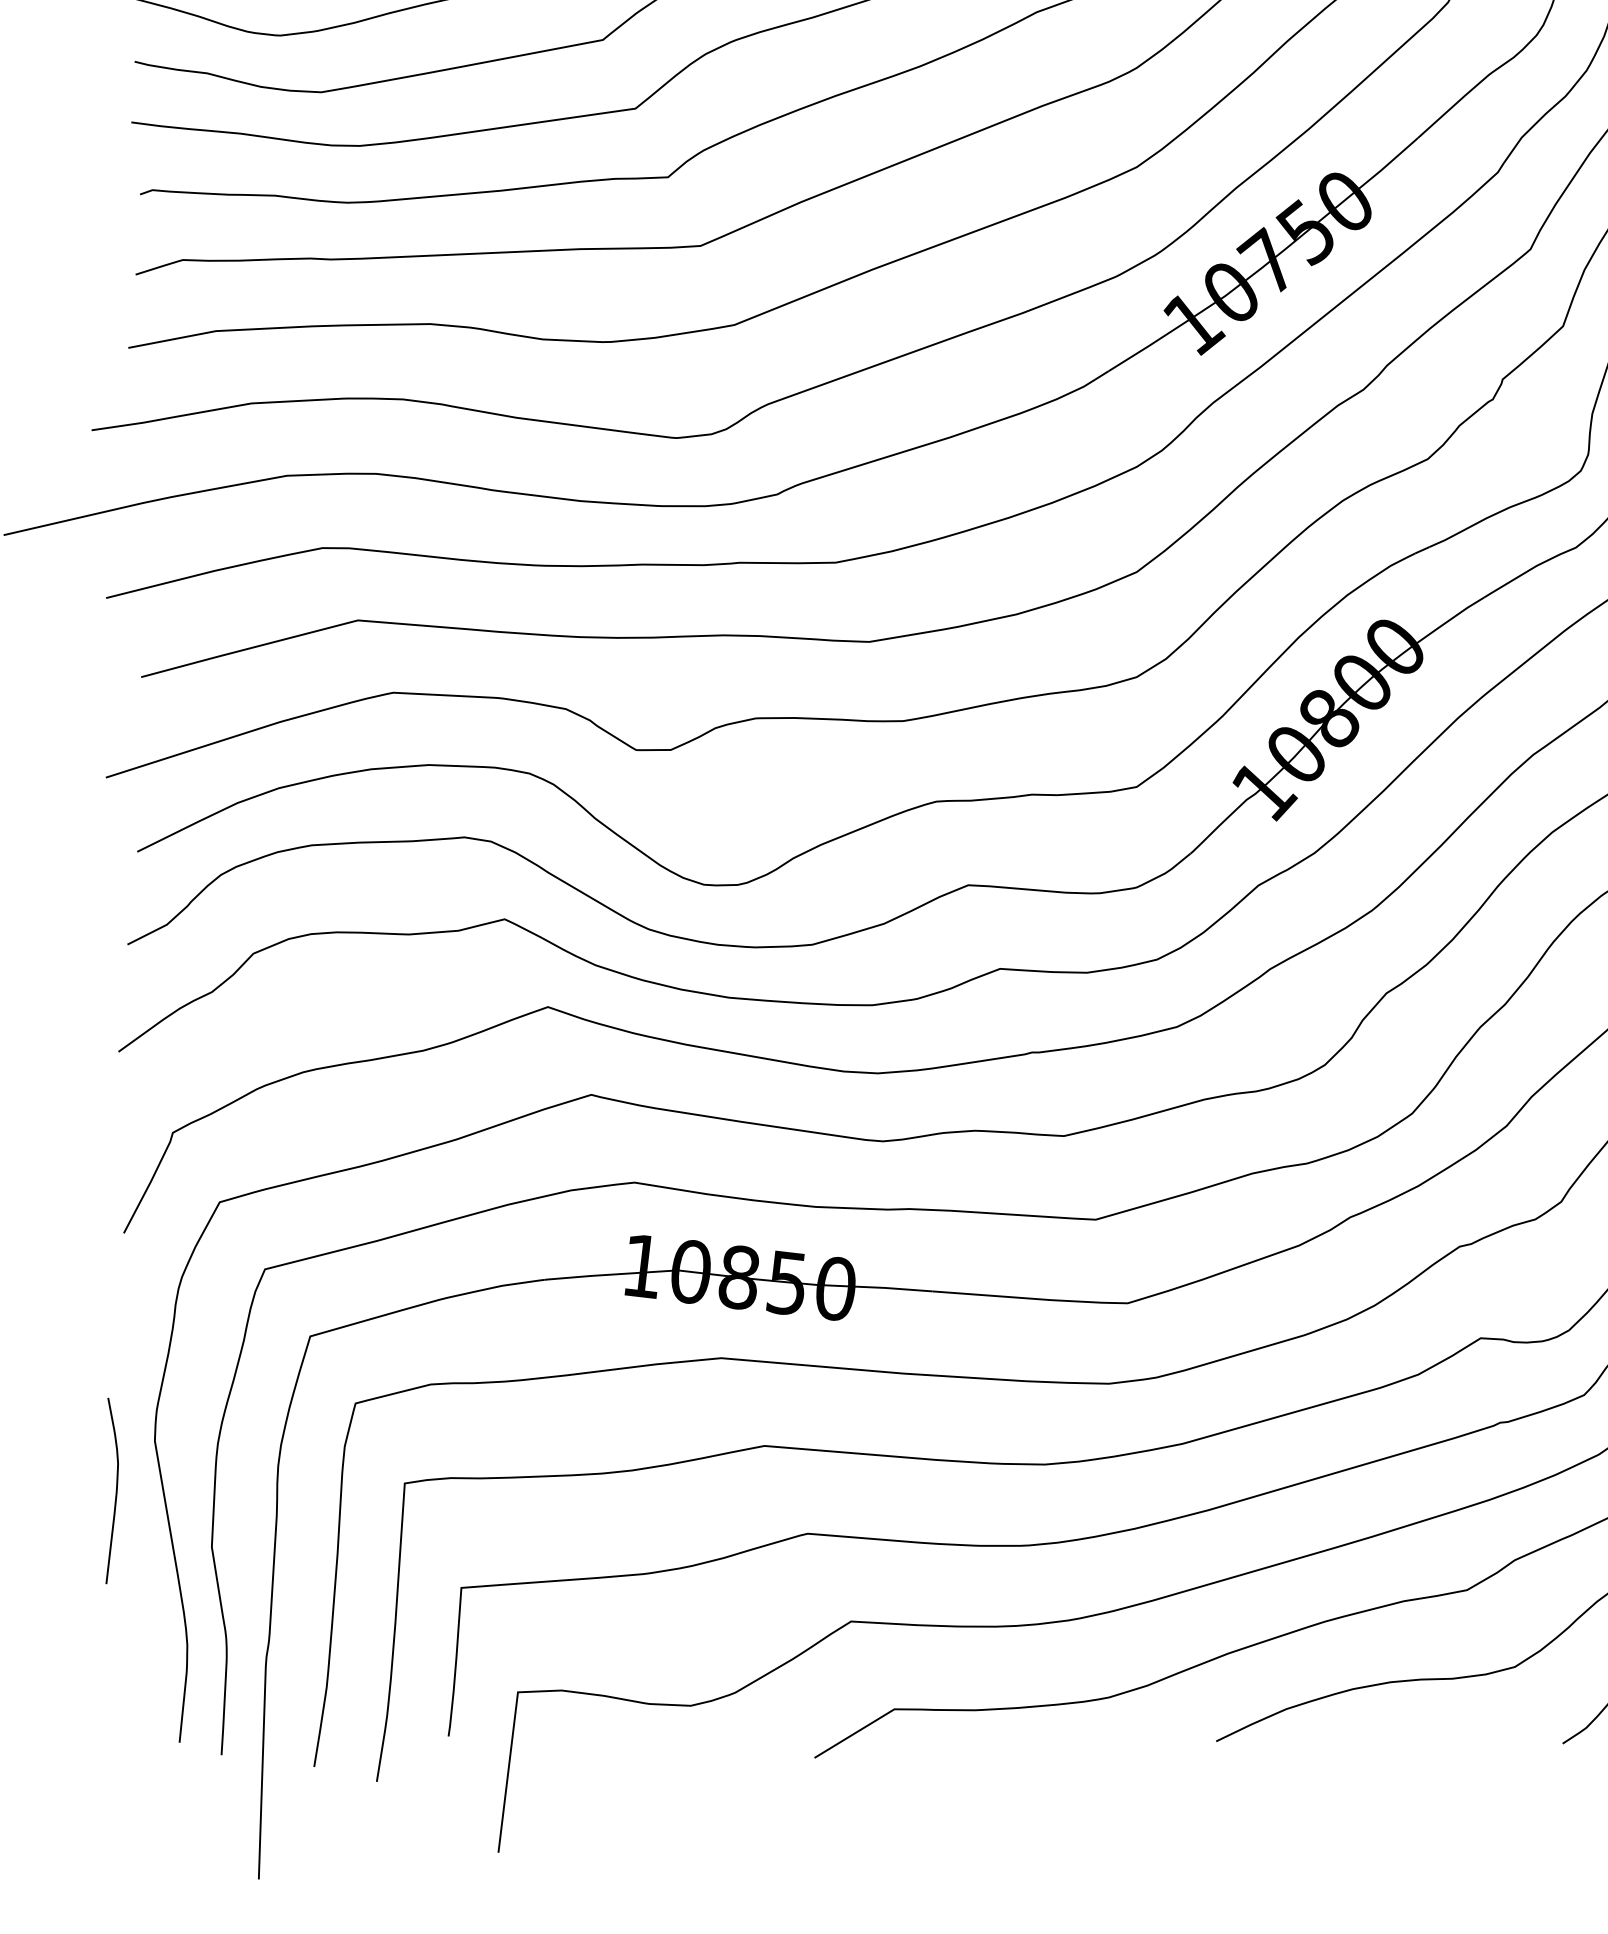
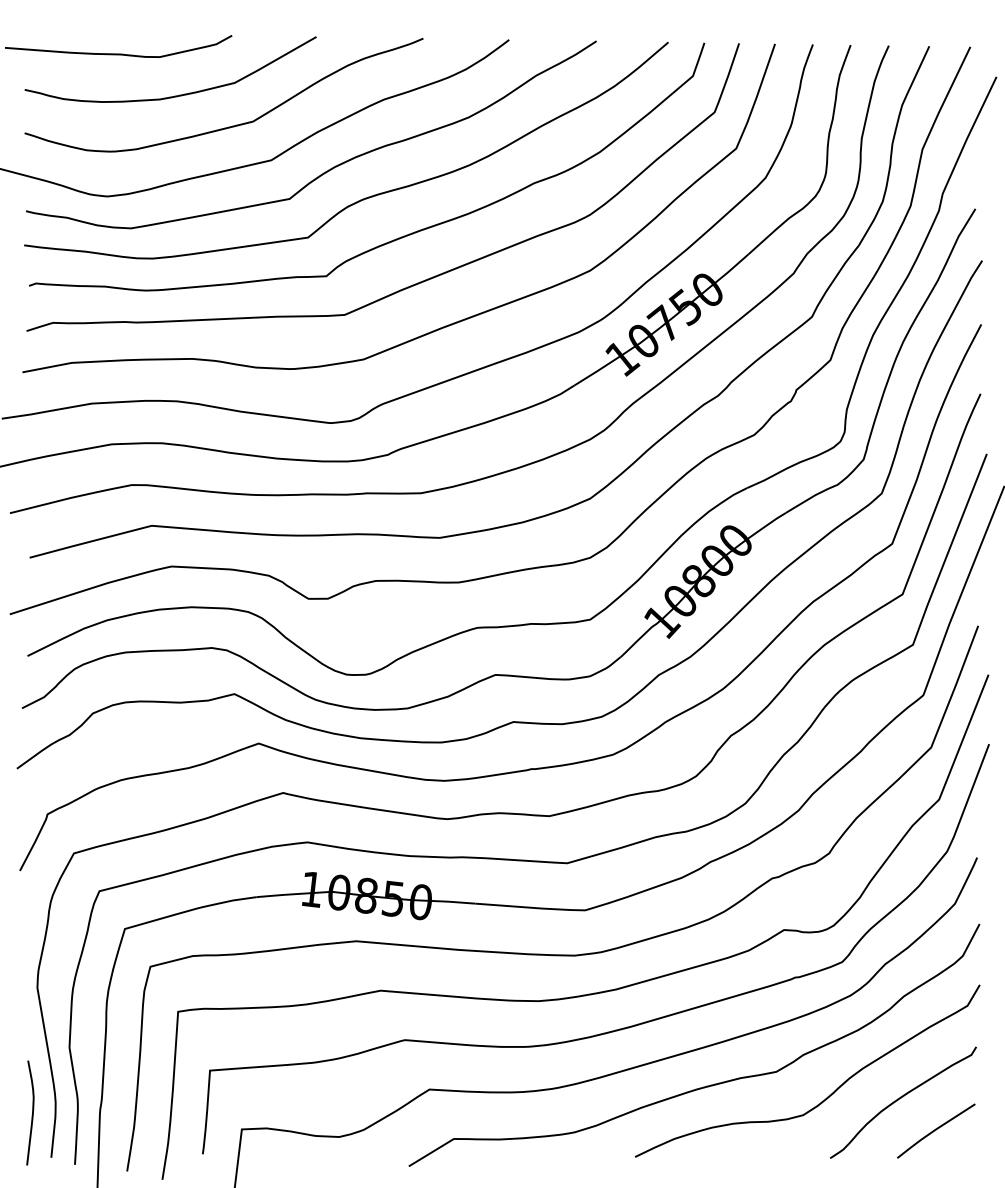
curve: (115, 1490) -> (32, 1112), moved

